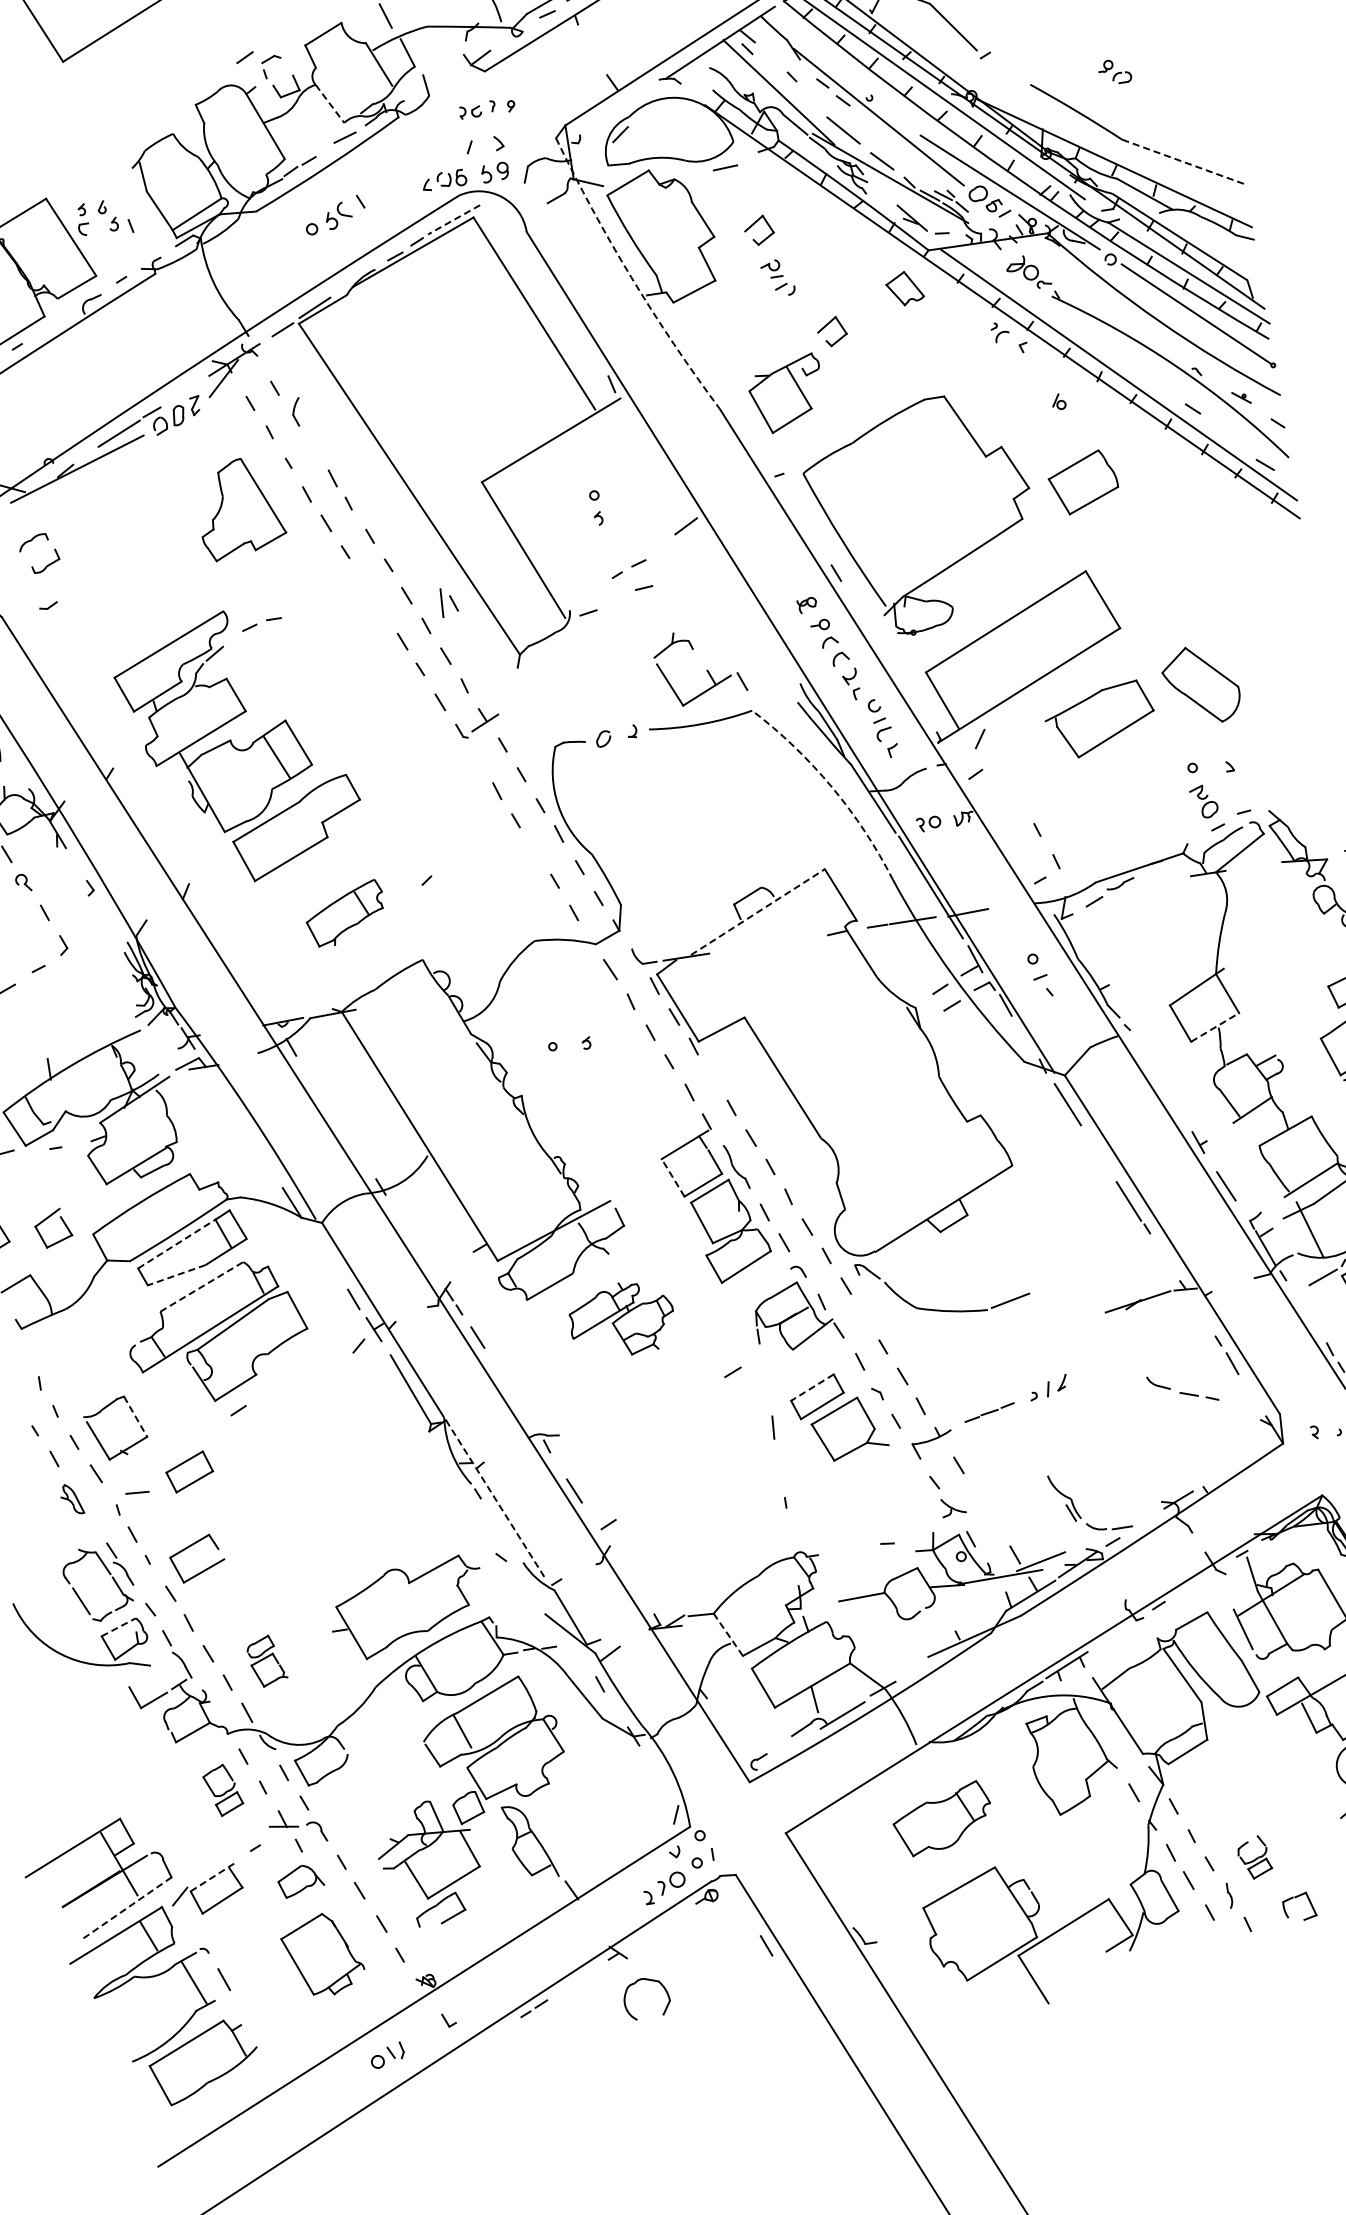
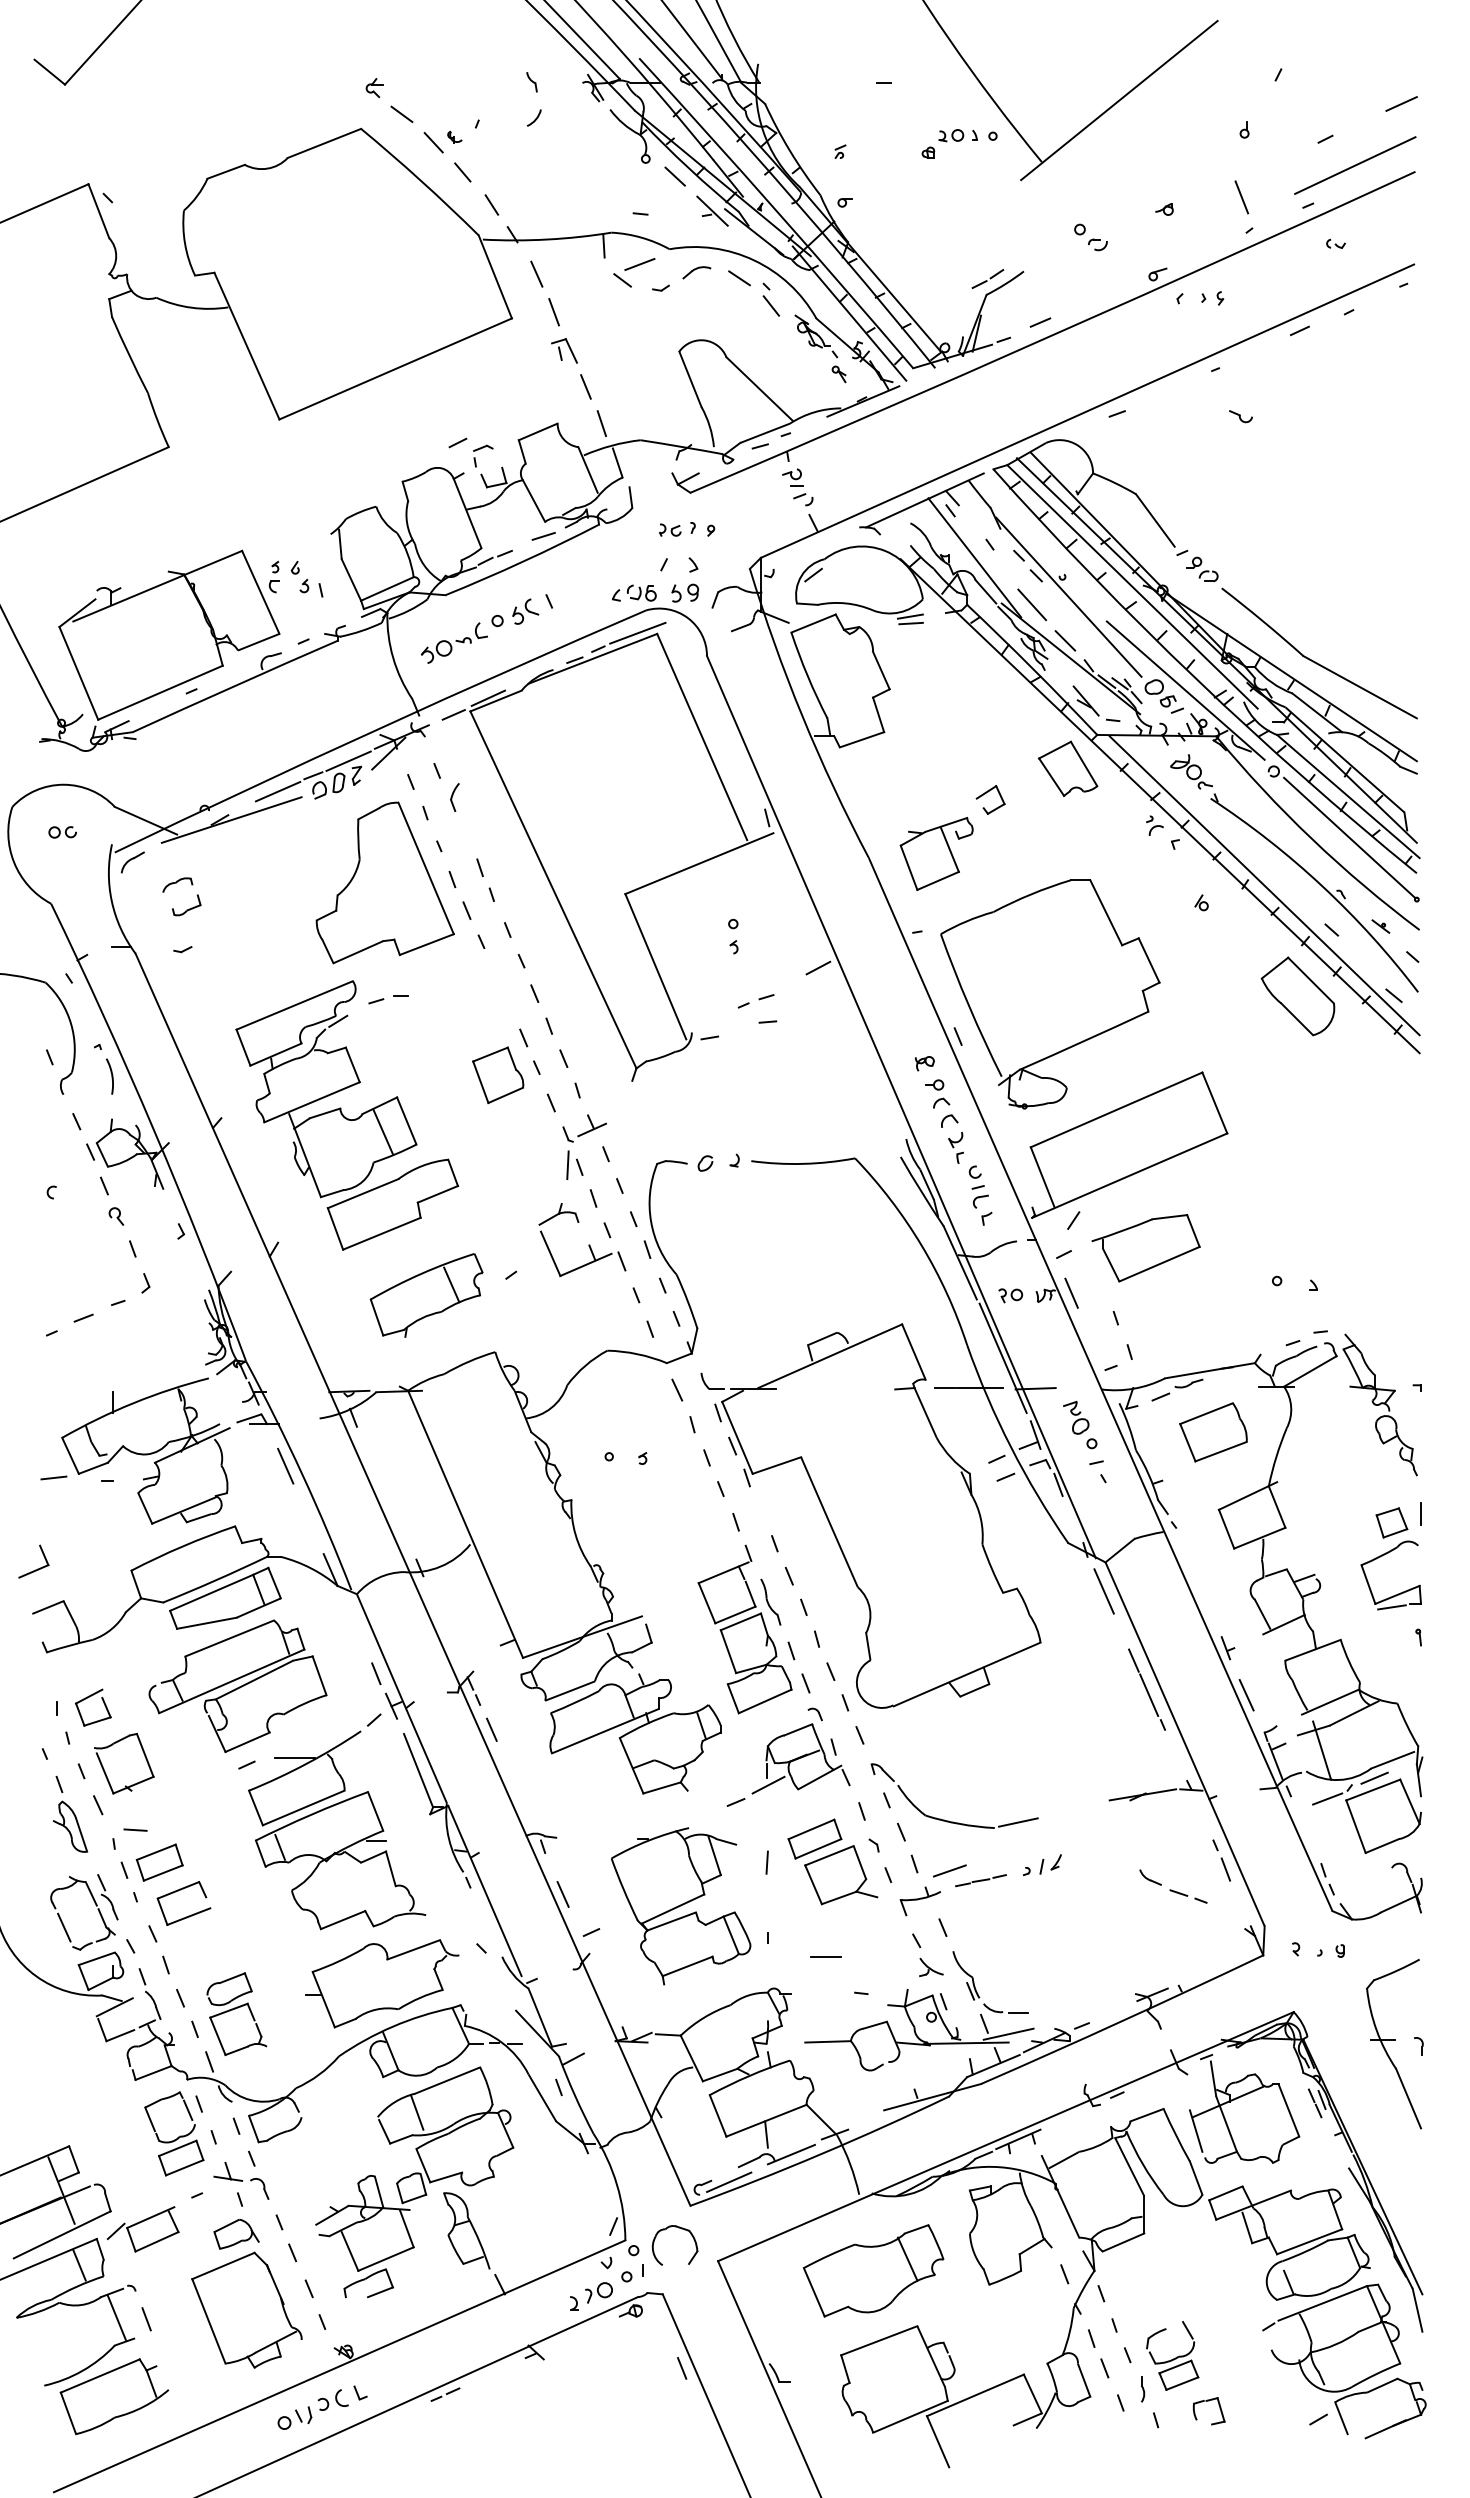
part: (1114, 71) -> (1202, 569), moved
line: (330, 104) -> (534, 501), dashed -> solid
line: (722, 161) -> (909, 616), added
line: (1184, 162) -> (1360, 687), dashed -> solid
line: (453, 220) -> (637, 633), dashed -> solid
part: (753, 225) -> (929, 684), removed
part: (272, 257) -> (454, 642), added
arc: (631, 277) -> (802, 716), dashed -> solid
part: (777, 278) -> (797, 487), moved
part: (905, 288) -> (1068, 768), size x1.67
line: (184, 391) -> (348, 760), added
part: (1083, 482) -> (1213, 1432), moved
part: (239, 507) -> (384, 882), size x1.67
part: (448, 601) -> (574, 1164), moved
part: (706, 669) -> (588, 1244), moved
part: (383, 683) -> (498, 1075), added
part: (1200, 685) -> (1297, 996), moved
part: (1099, 720) -> (1145, 1248), moved
arc: (832, 787) -> (921, 1245), dashed -> solid
part: (1204, 801) -> (1076, 1417), moved
line: (989, 811) -> (1071, 1292), added
line: (758, 912) -> (830, 1356), dashed -> solid
part: (345, 913) -> (426, 1295), size x1.43
line: (1214, 1027) -> (1259, 1538), dashed -> solid
line: (230, 1105) -> (285, 1465), added
line: (1107, 1169) -> (1133, 1660), added
line: (673, 1178) -> (707, 1603), dashed -> solid
part: (45, 1221) -> (86, 1699), moved
line: (177, 1243) -> (212, 1592), dashed -> solid
line: (176, 1275) -> (206, 1623), dashed -> solid
line: (201, 1286) -> (229, 1638), dashed -> solid
part: (940, 1309) -> (948, 1820), moved
part: (621, 1319) -> (635, 1733), size x1.67
line: (762, 1349) -> (768, 1784), added
line: (812, 1387) -> (811, 1829), dashed -> solid
line: (956, 1407) -> (949, 1870), added
line: (135, 1416) -> (145, 1755), dashed -> solid
part: (339, 1461) -> (337, 1830), added
part: (189, 1471) -> (159, 1862), moved
part: (694, 1484) -> (681, 1906), added
part: (71, 1499) -> (70, 1826), size x1.67
line: (495, 1500) -> (484, 1891), dashed -> solid
part: (1075, 1507) -> (975, 1986), moved
line: (846, 1512) -> (825, 1956), added
line: (119, 1626) -> (97, 1958), dashed -> solid
line: (728, 1634) -> (691, 2058), dashed -> solid
part: (266, 1661) -> (236, 2014), size x1.67
line: (143, 1673) -> (114, 2007), added
line: (784, 1751) -> (729, 2181), added
part: (223, 1789) -> (174, 2133), size x1.67
part: (942, 1818) -> (873, 2270), size x1.43
part: (1254, 1857) -> (1172, 2355), size x1.67
line: (212, 1877) -> (150, 2217), dashed -> solid
line: (127, 1907) -> (62, 2234), dashed -> solid
part: (322, 1954) -> (246, 2309), size x1.43
part: (647, 1980) -> (678, 2228), moved
part: (422, 2031) -> (332, 2399), added

